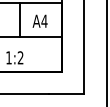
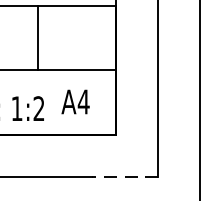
text: (39, 20) -> (74, 100), moved
line: (66, 94) -> (125, 177), solid -> dashed

